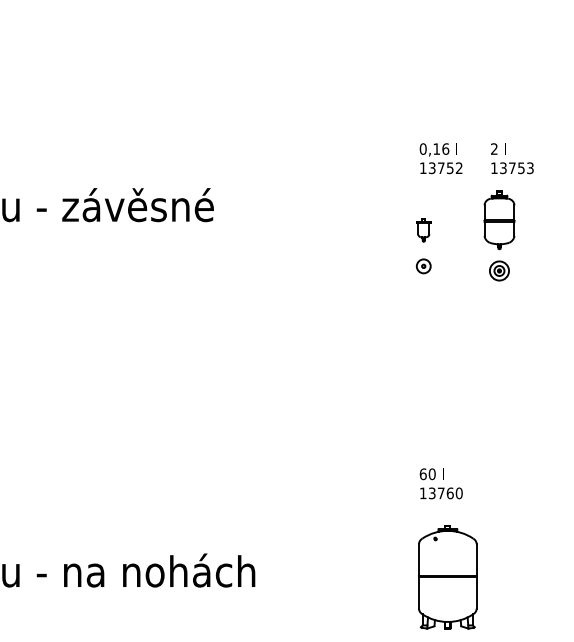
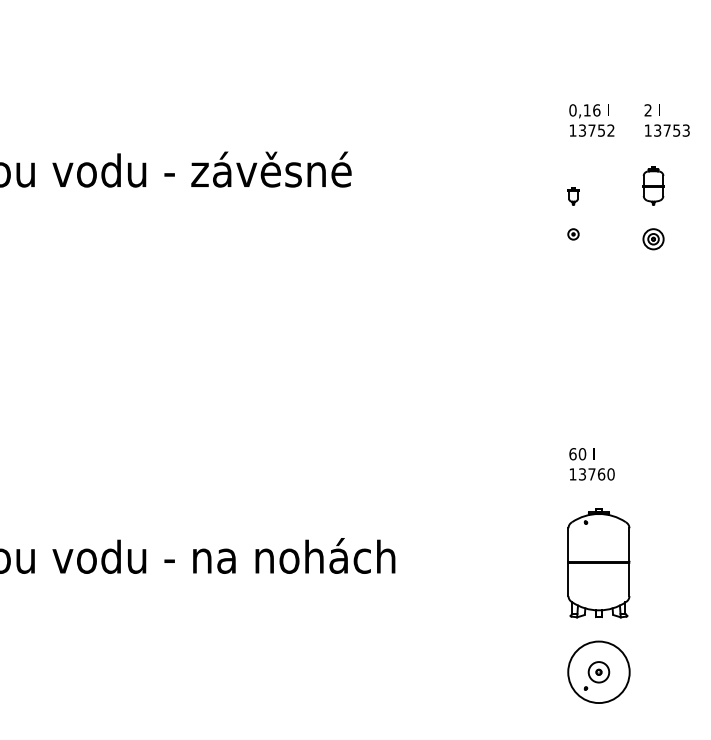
part: (499, 220) -> (653, 185), size x0.62
part: (423, 230) -> (573, 196), size x0.71
part: (423, 266) -> (573, 234), size x0.71

